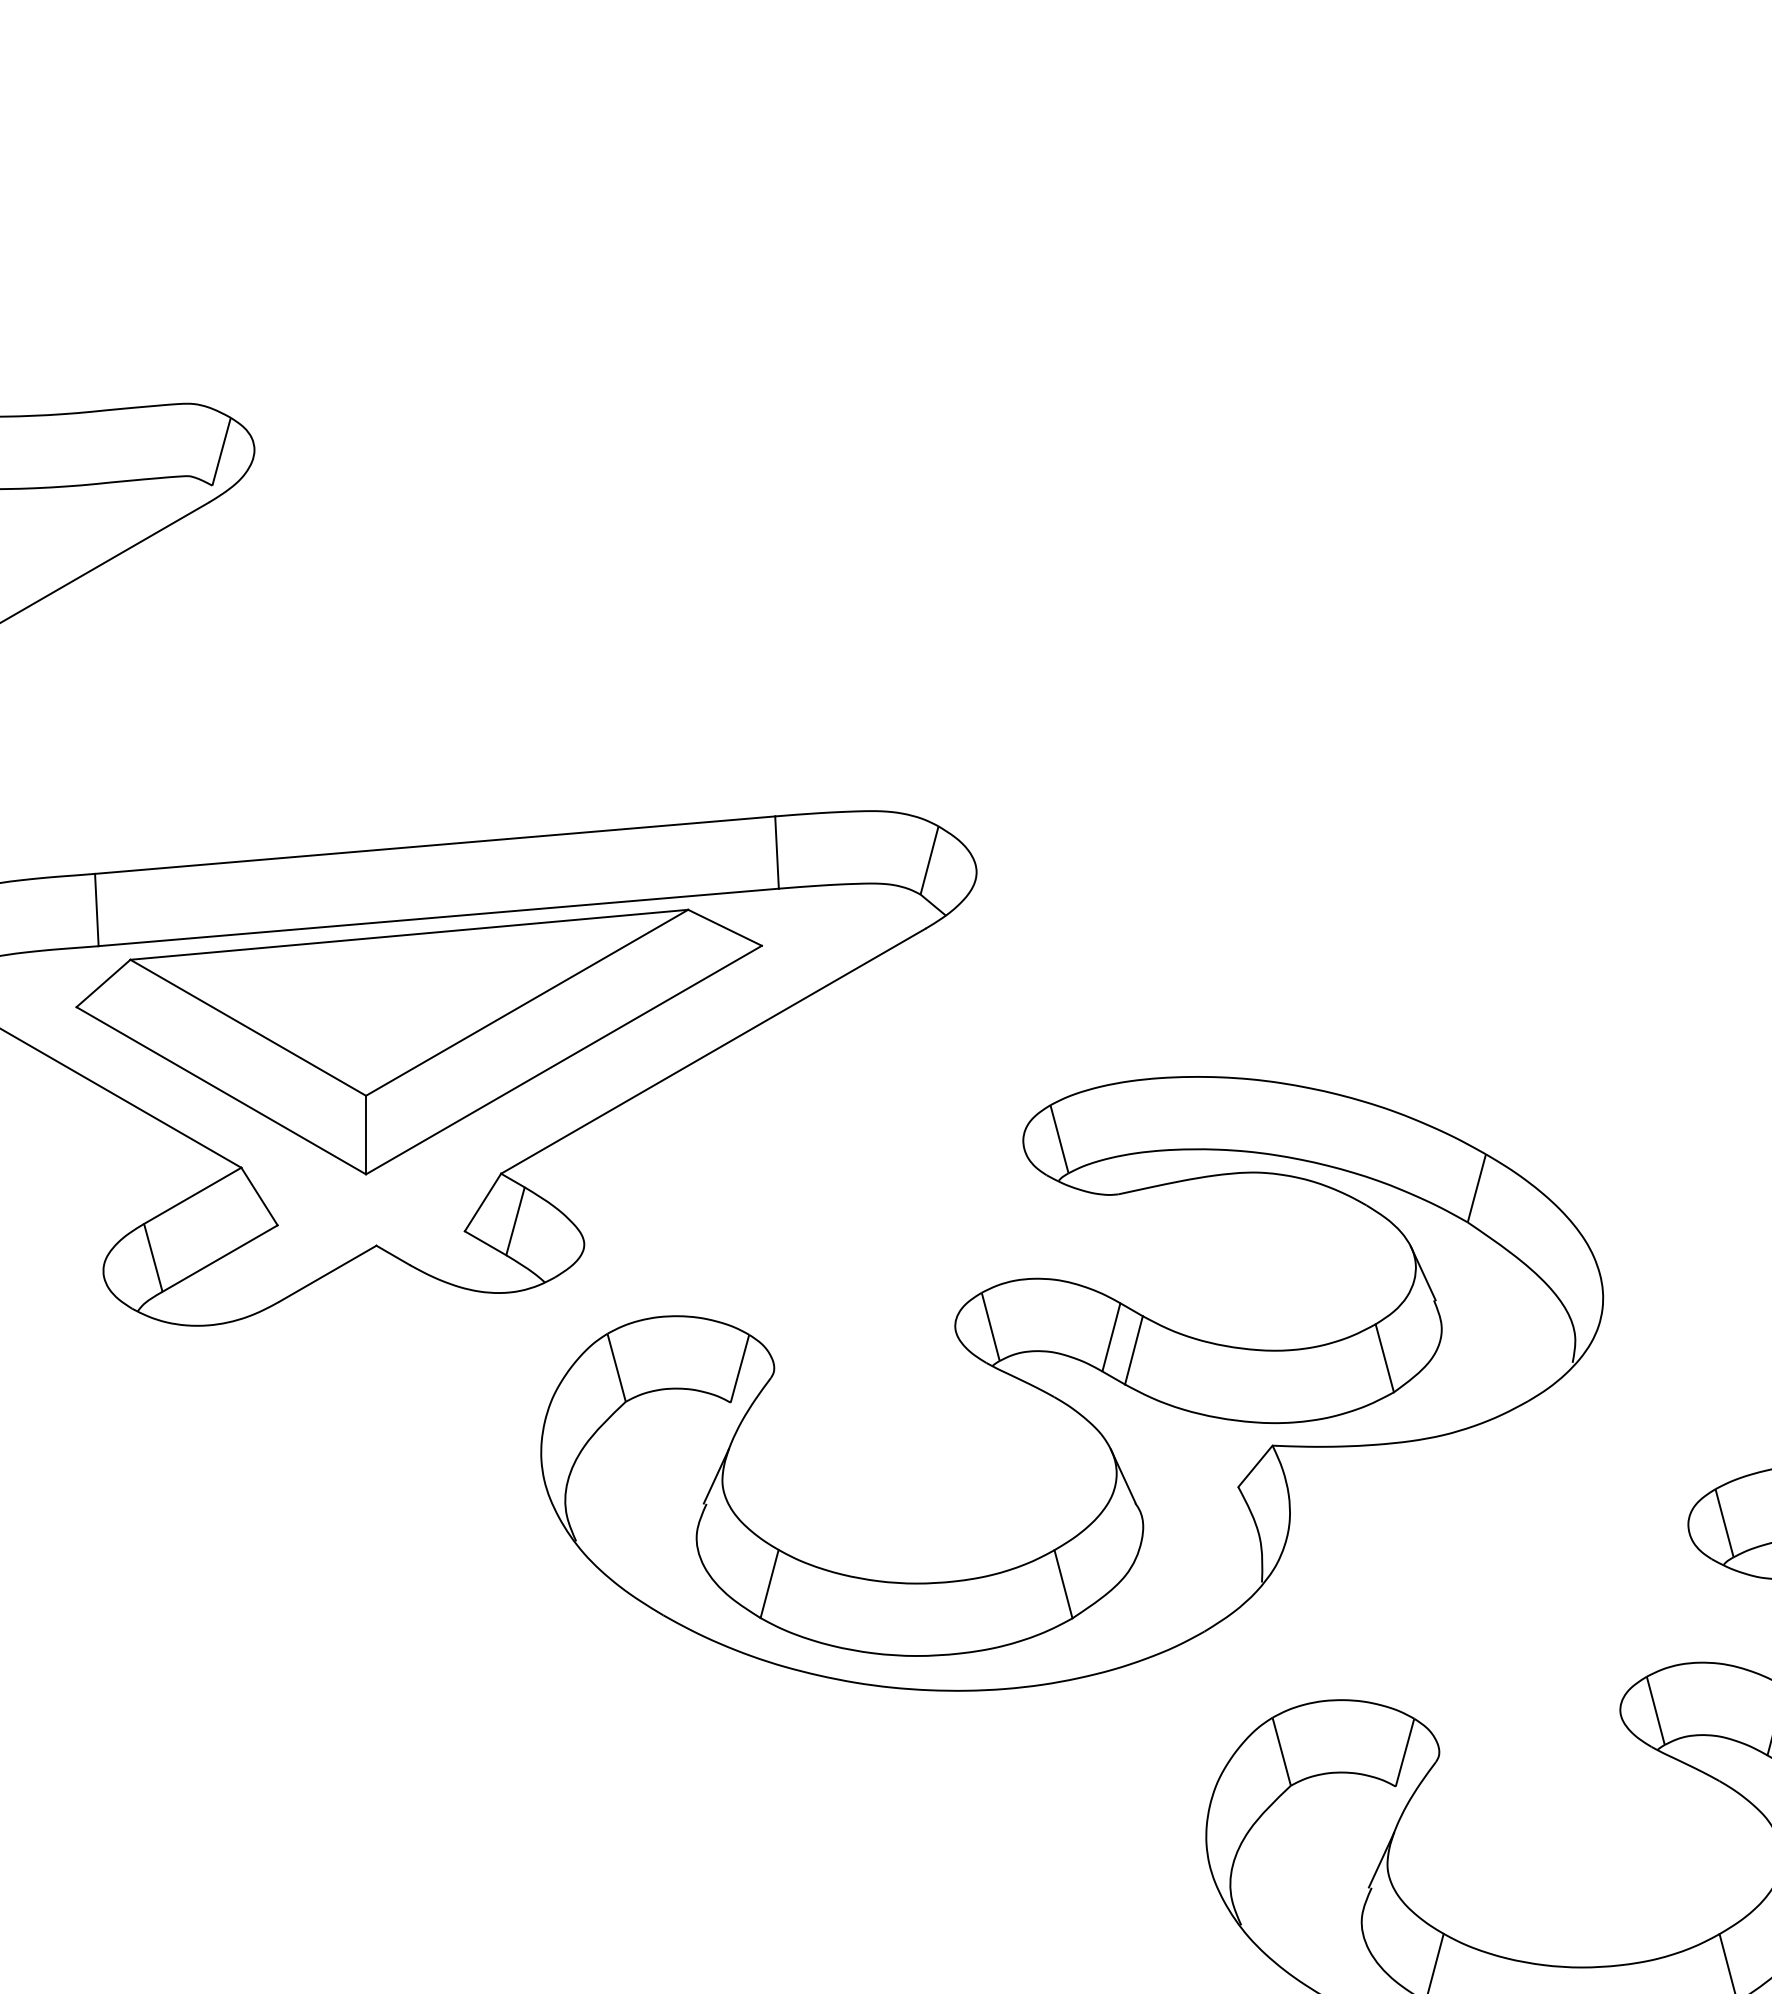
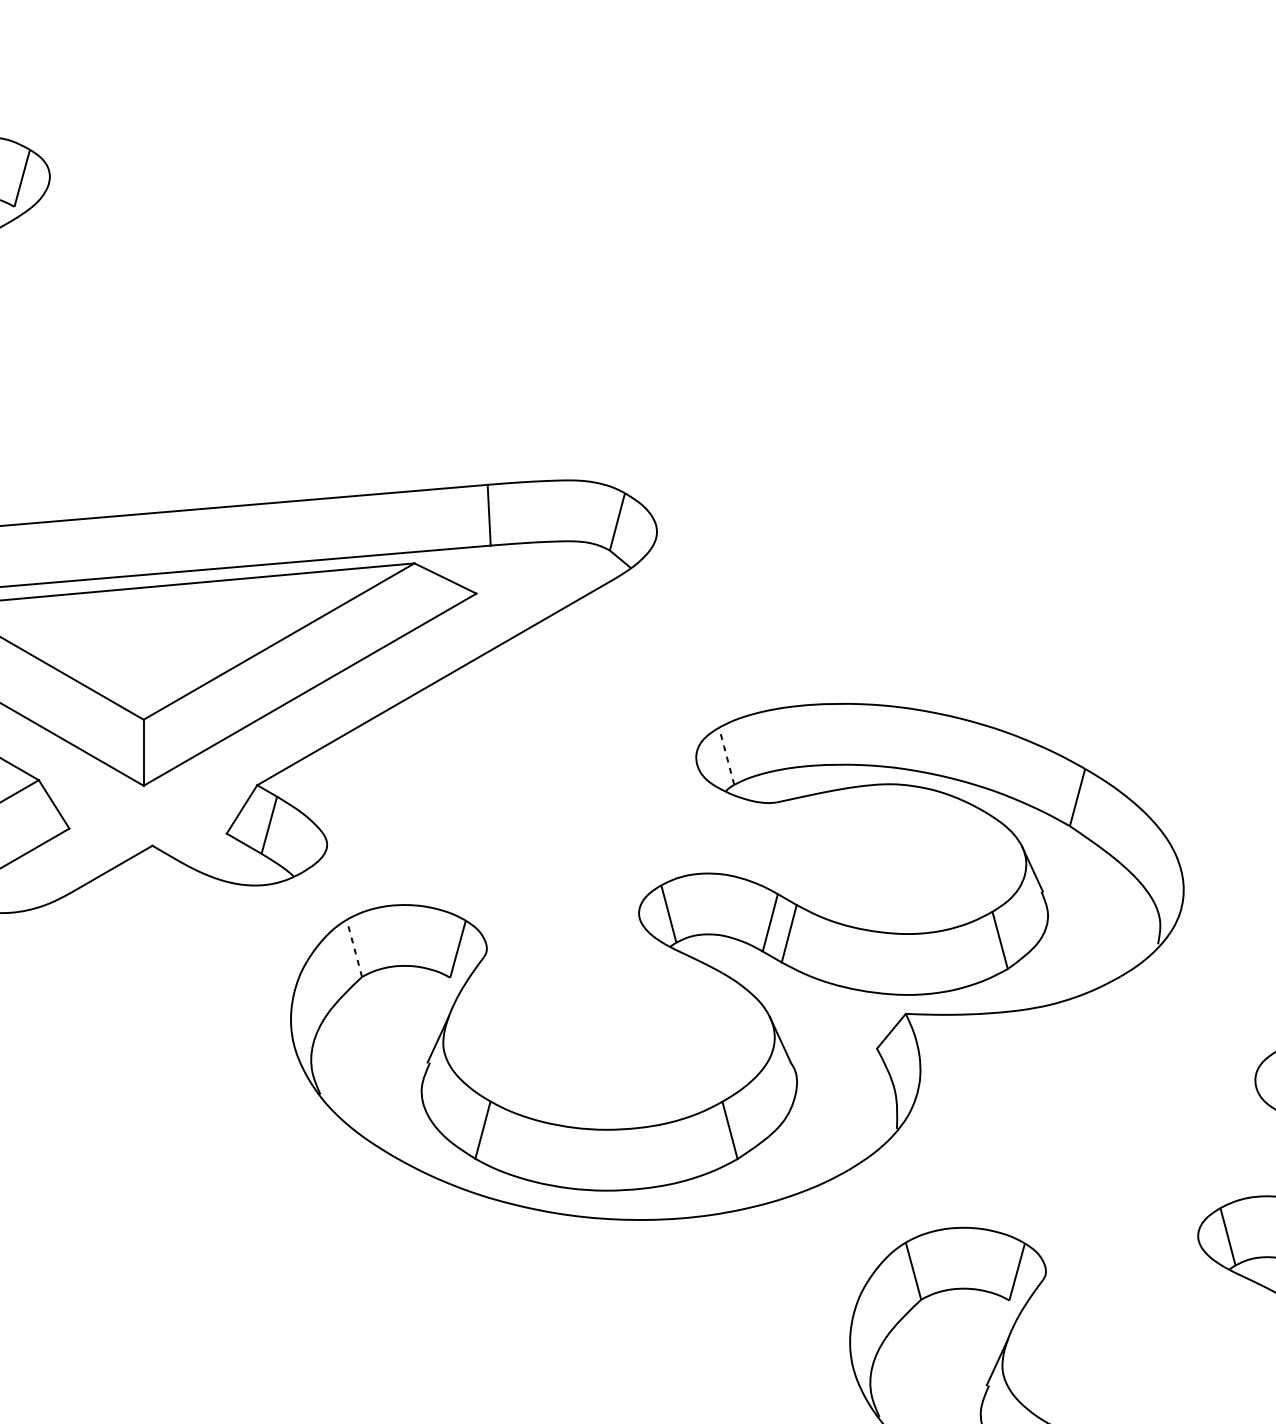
line: (1059, 1139) -> (726, 756), solid -> dashed
line: (616, 1367) -> (354, 948), solid -> dashed

